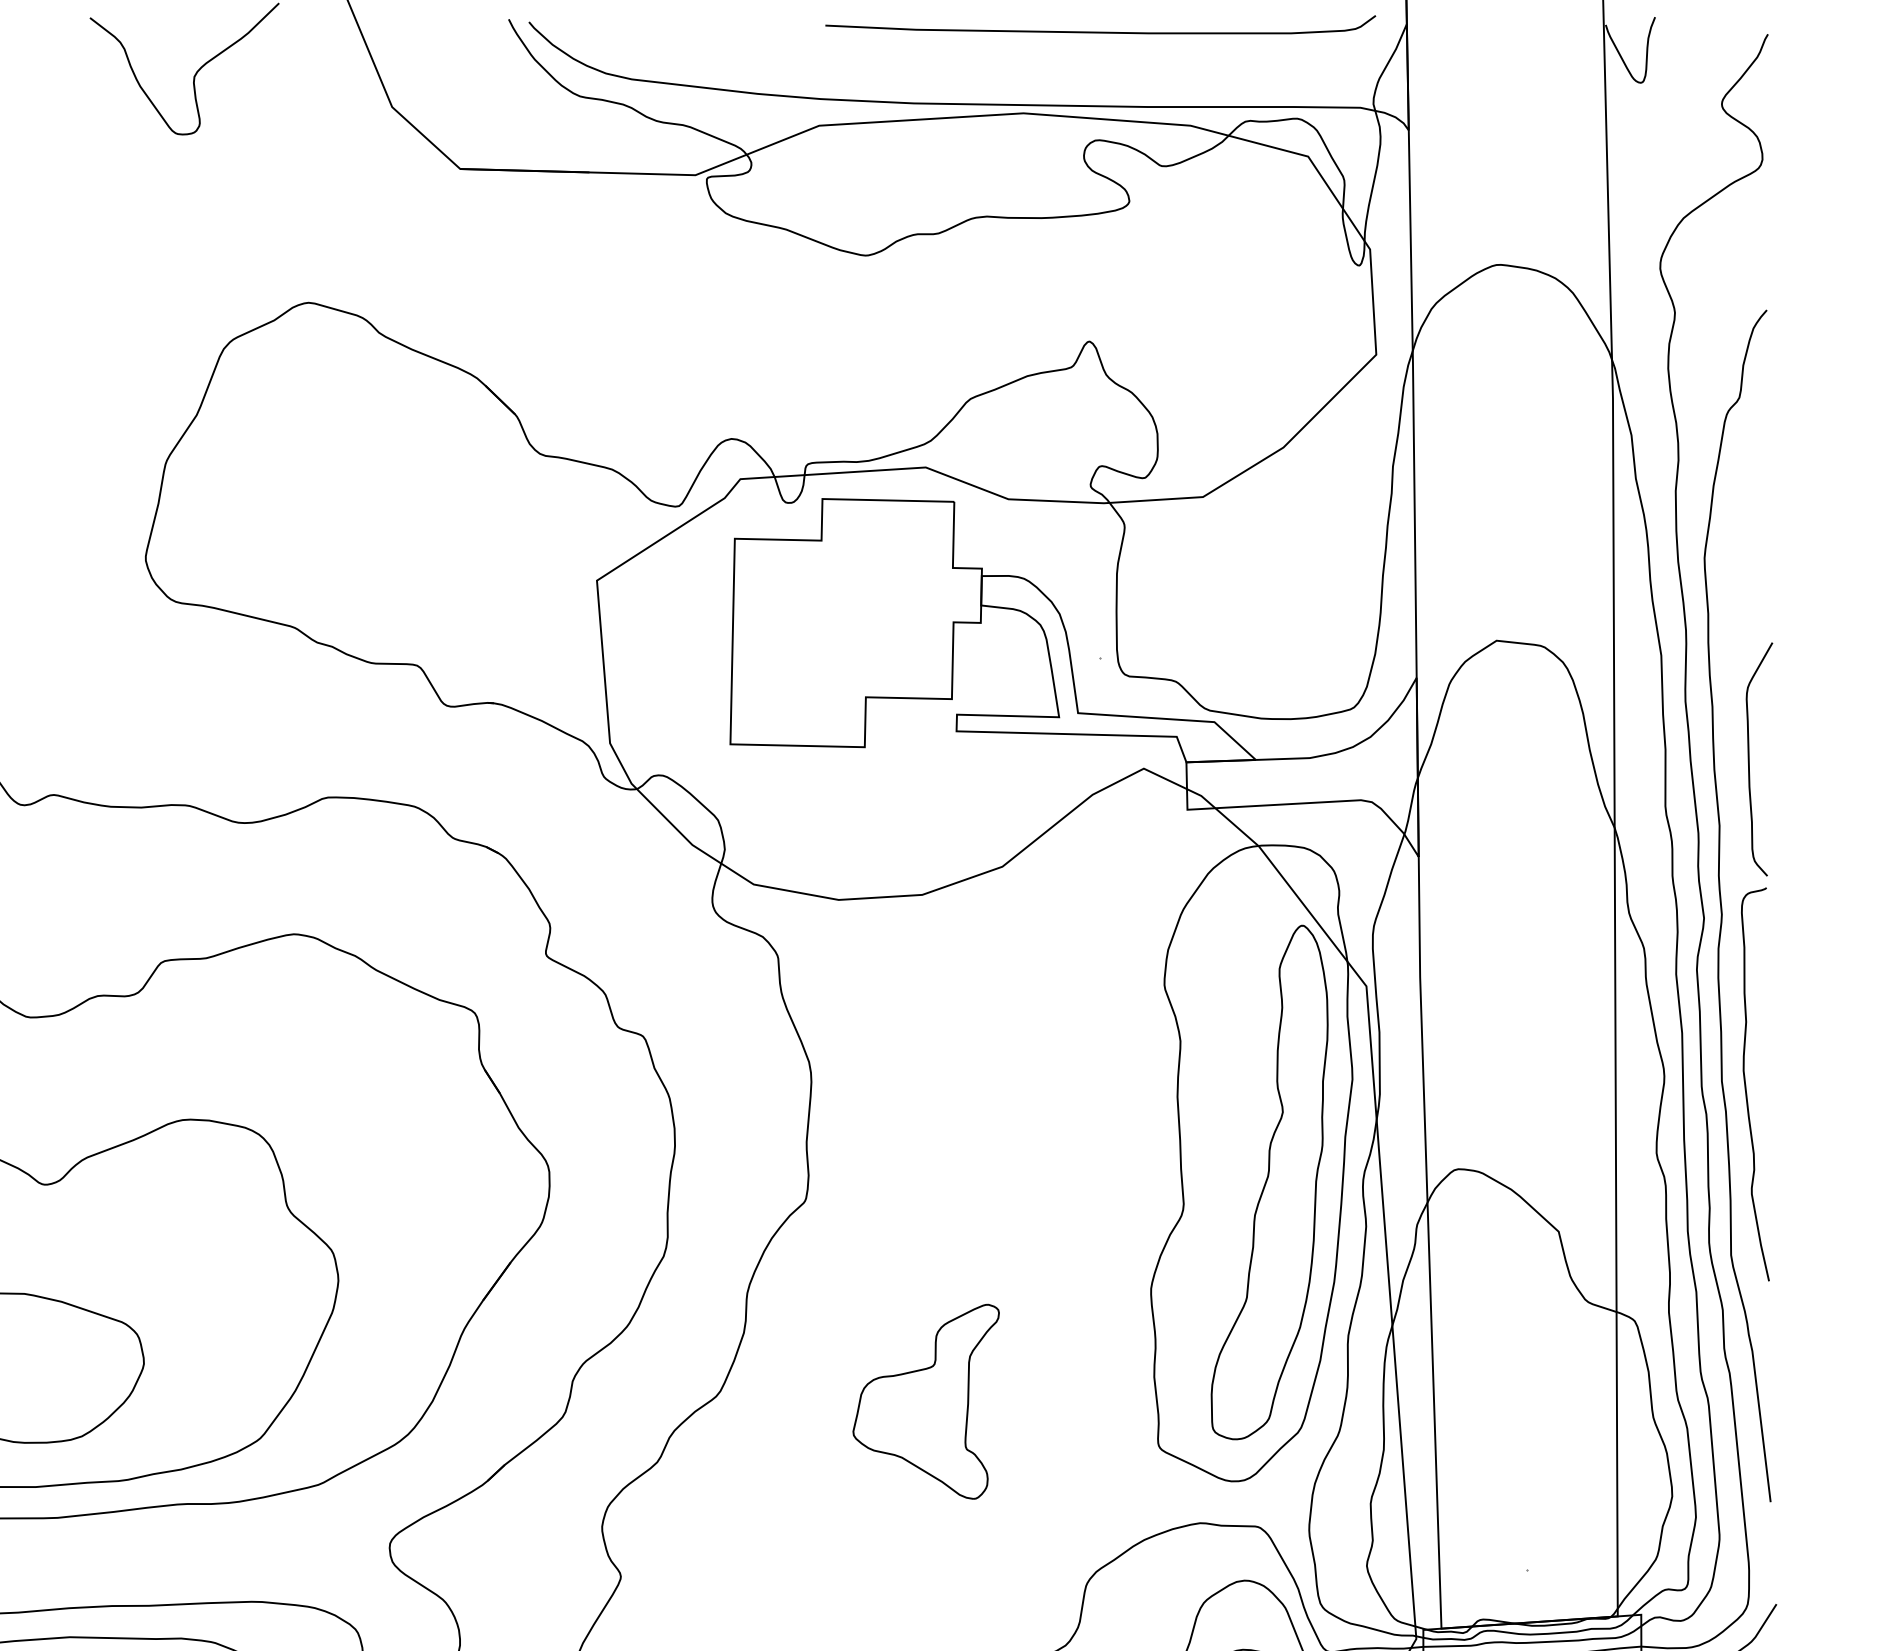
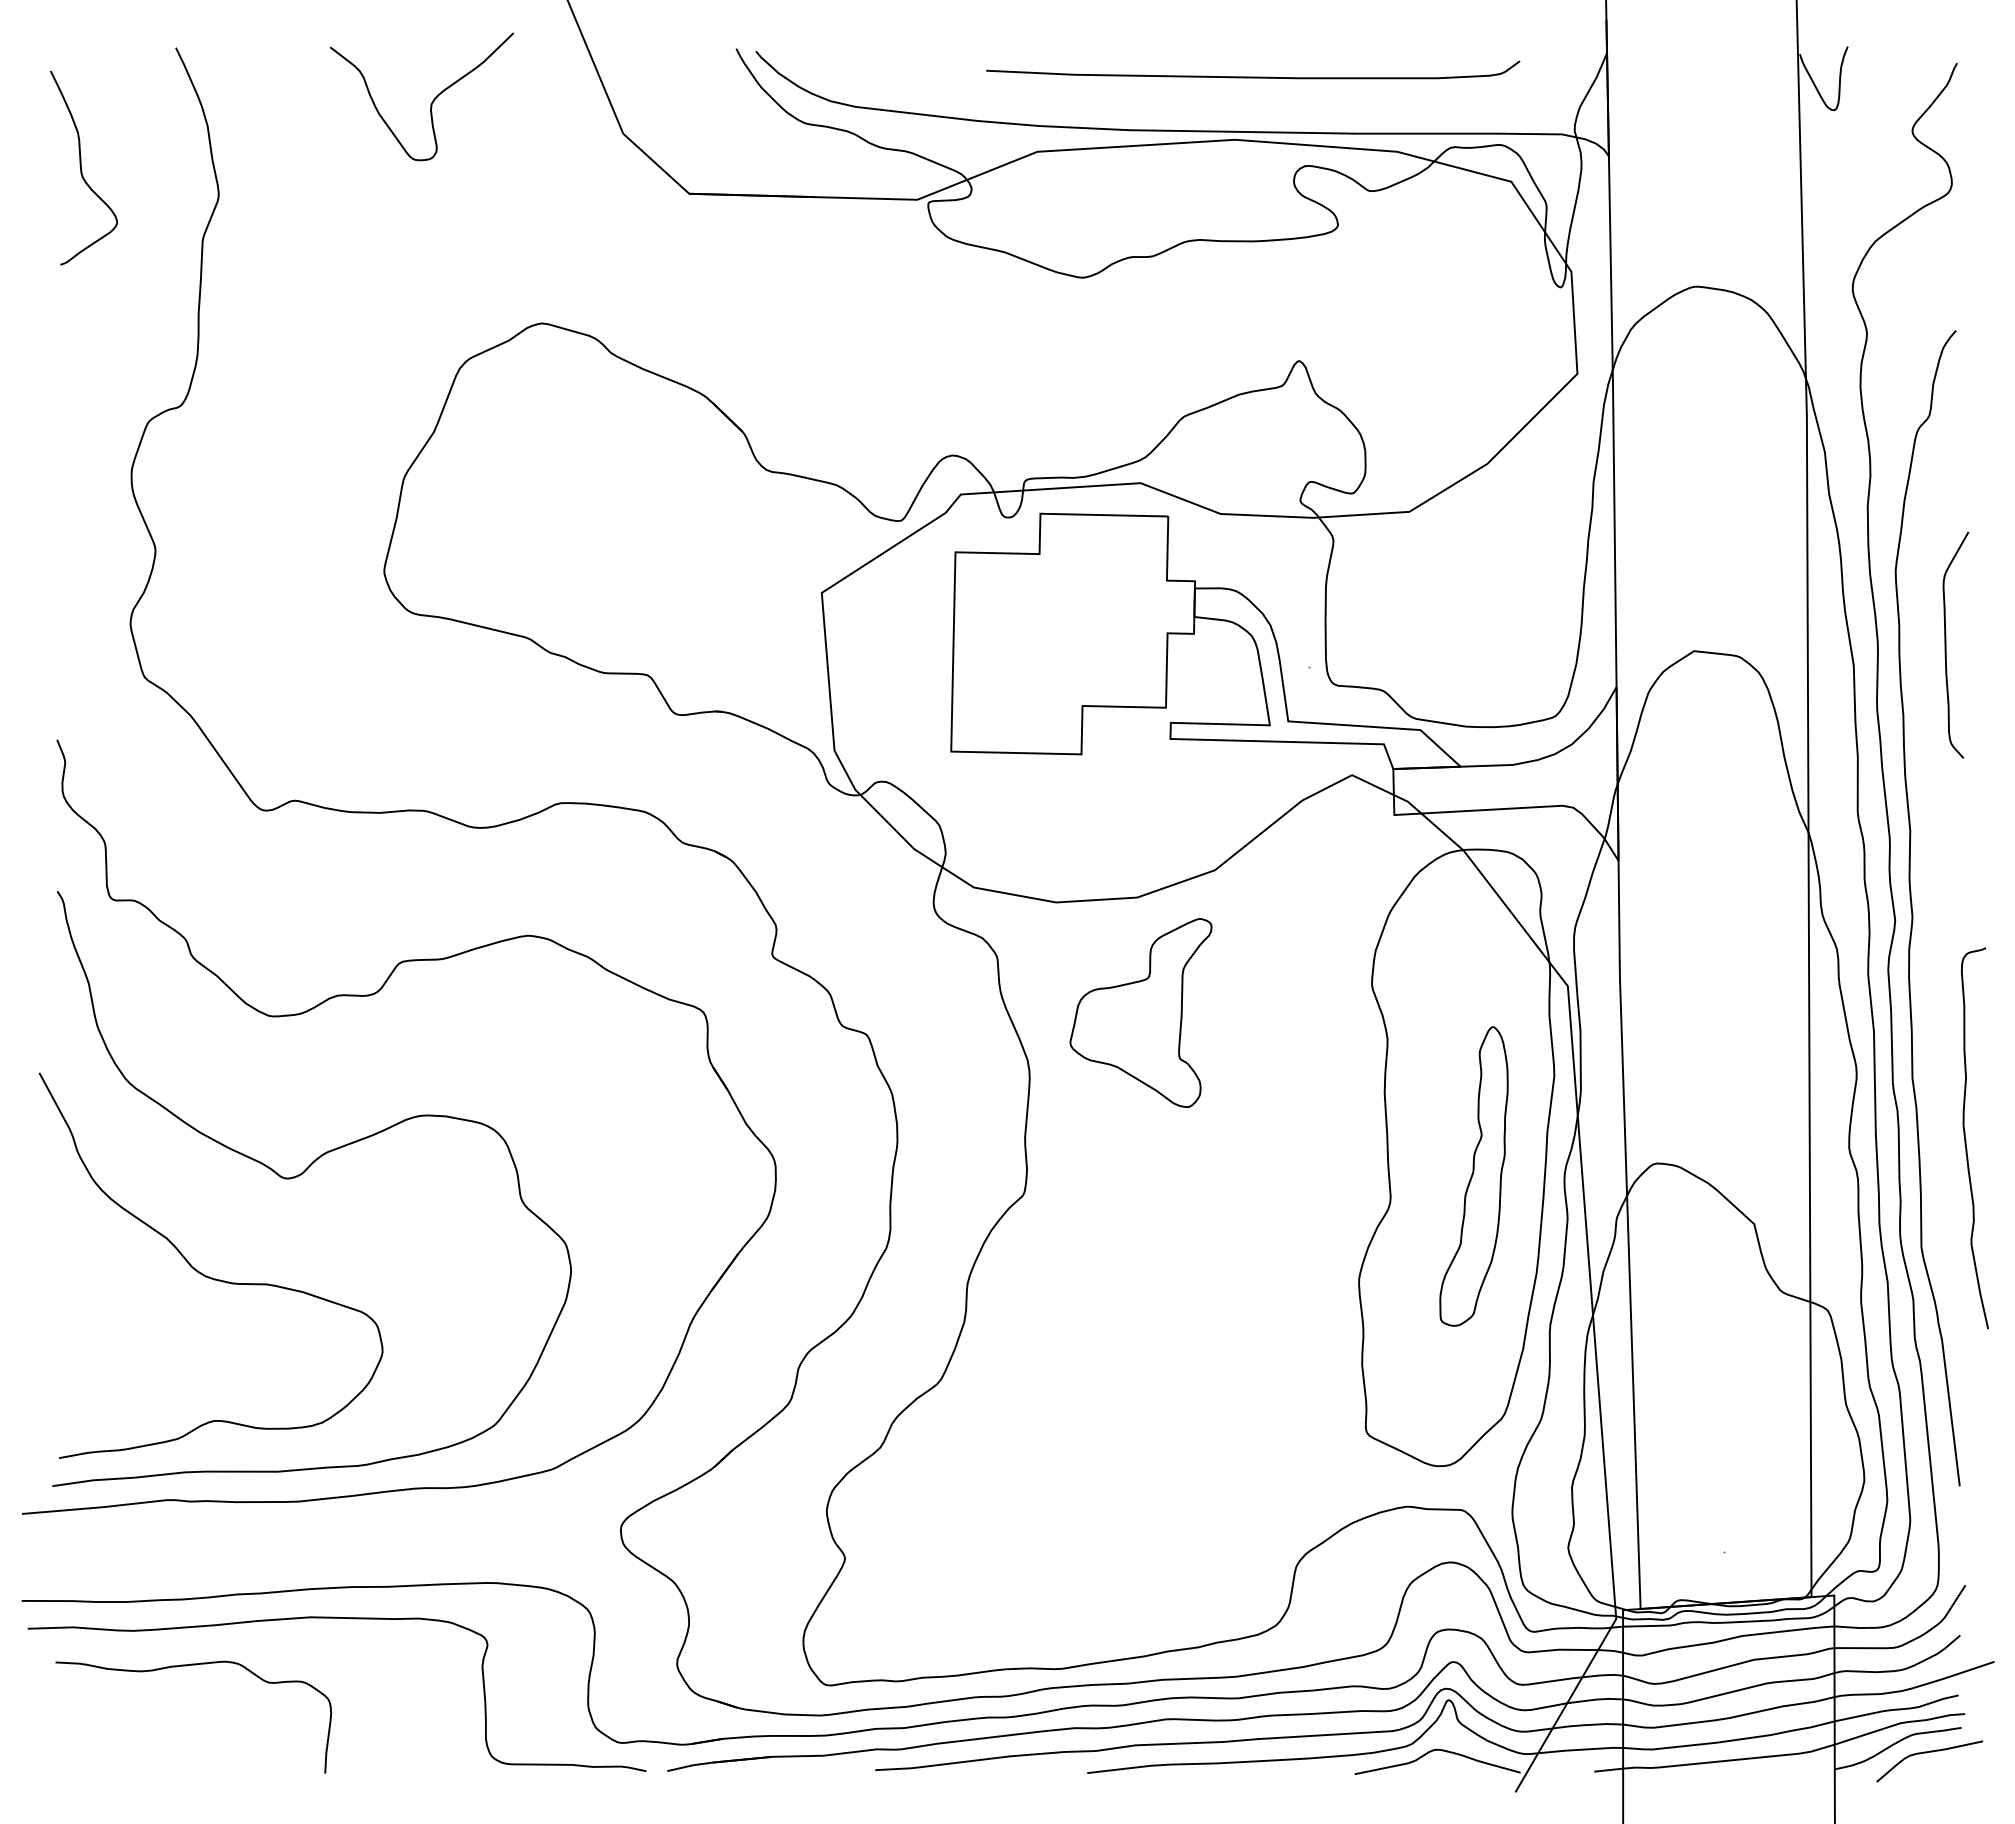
curve: (1101, 31) -> (1253, 76), moved
curve: (1749, 758) -> (1946, 644), moved
curve: (1746, 1085) -> (1966, 1139), moved
part: (1269, 1182) -> (1473, 1176), size x0.6
part: (925, 1401) -> (1140, 1012), moved

